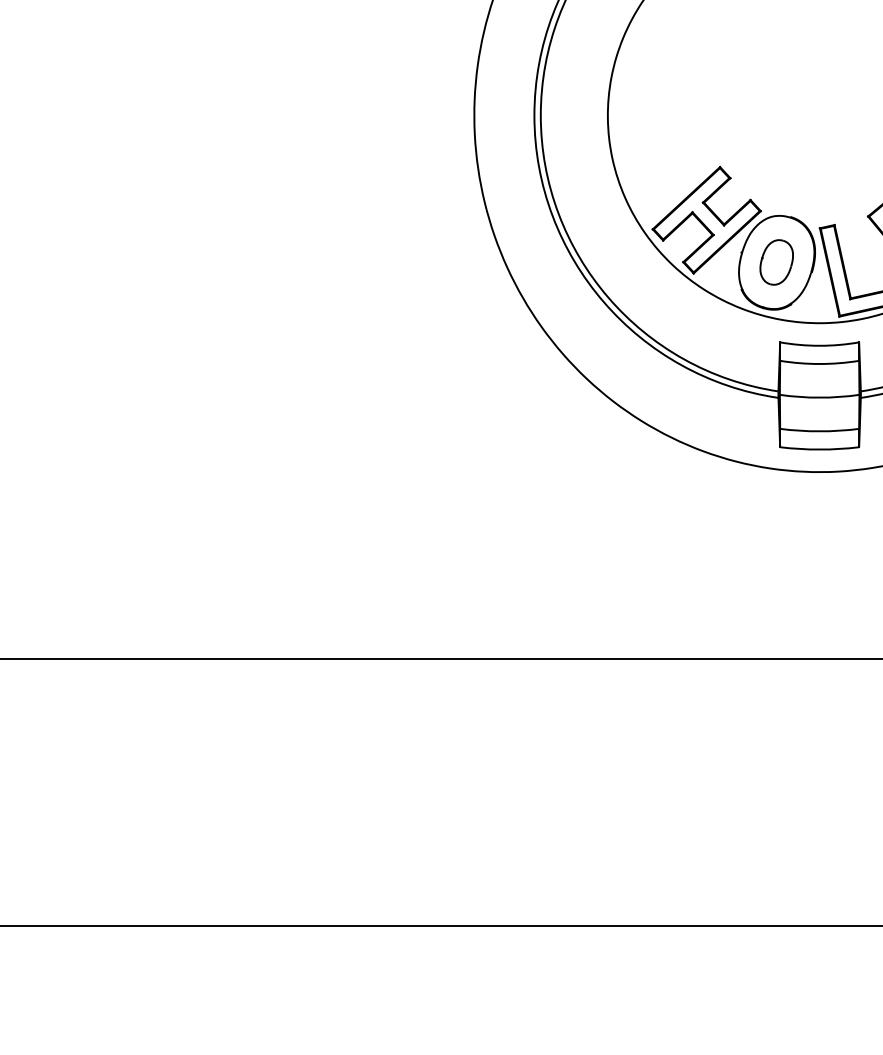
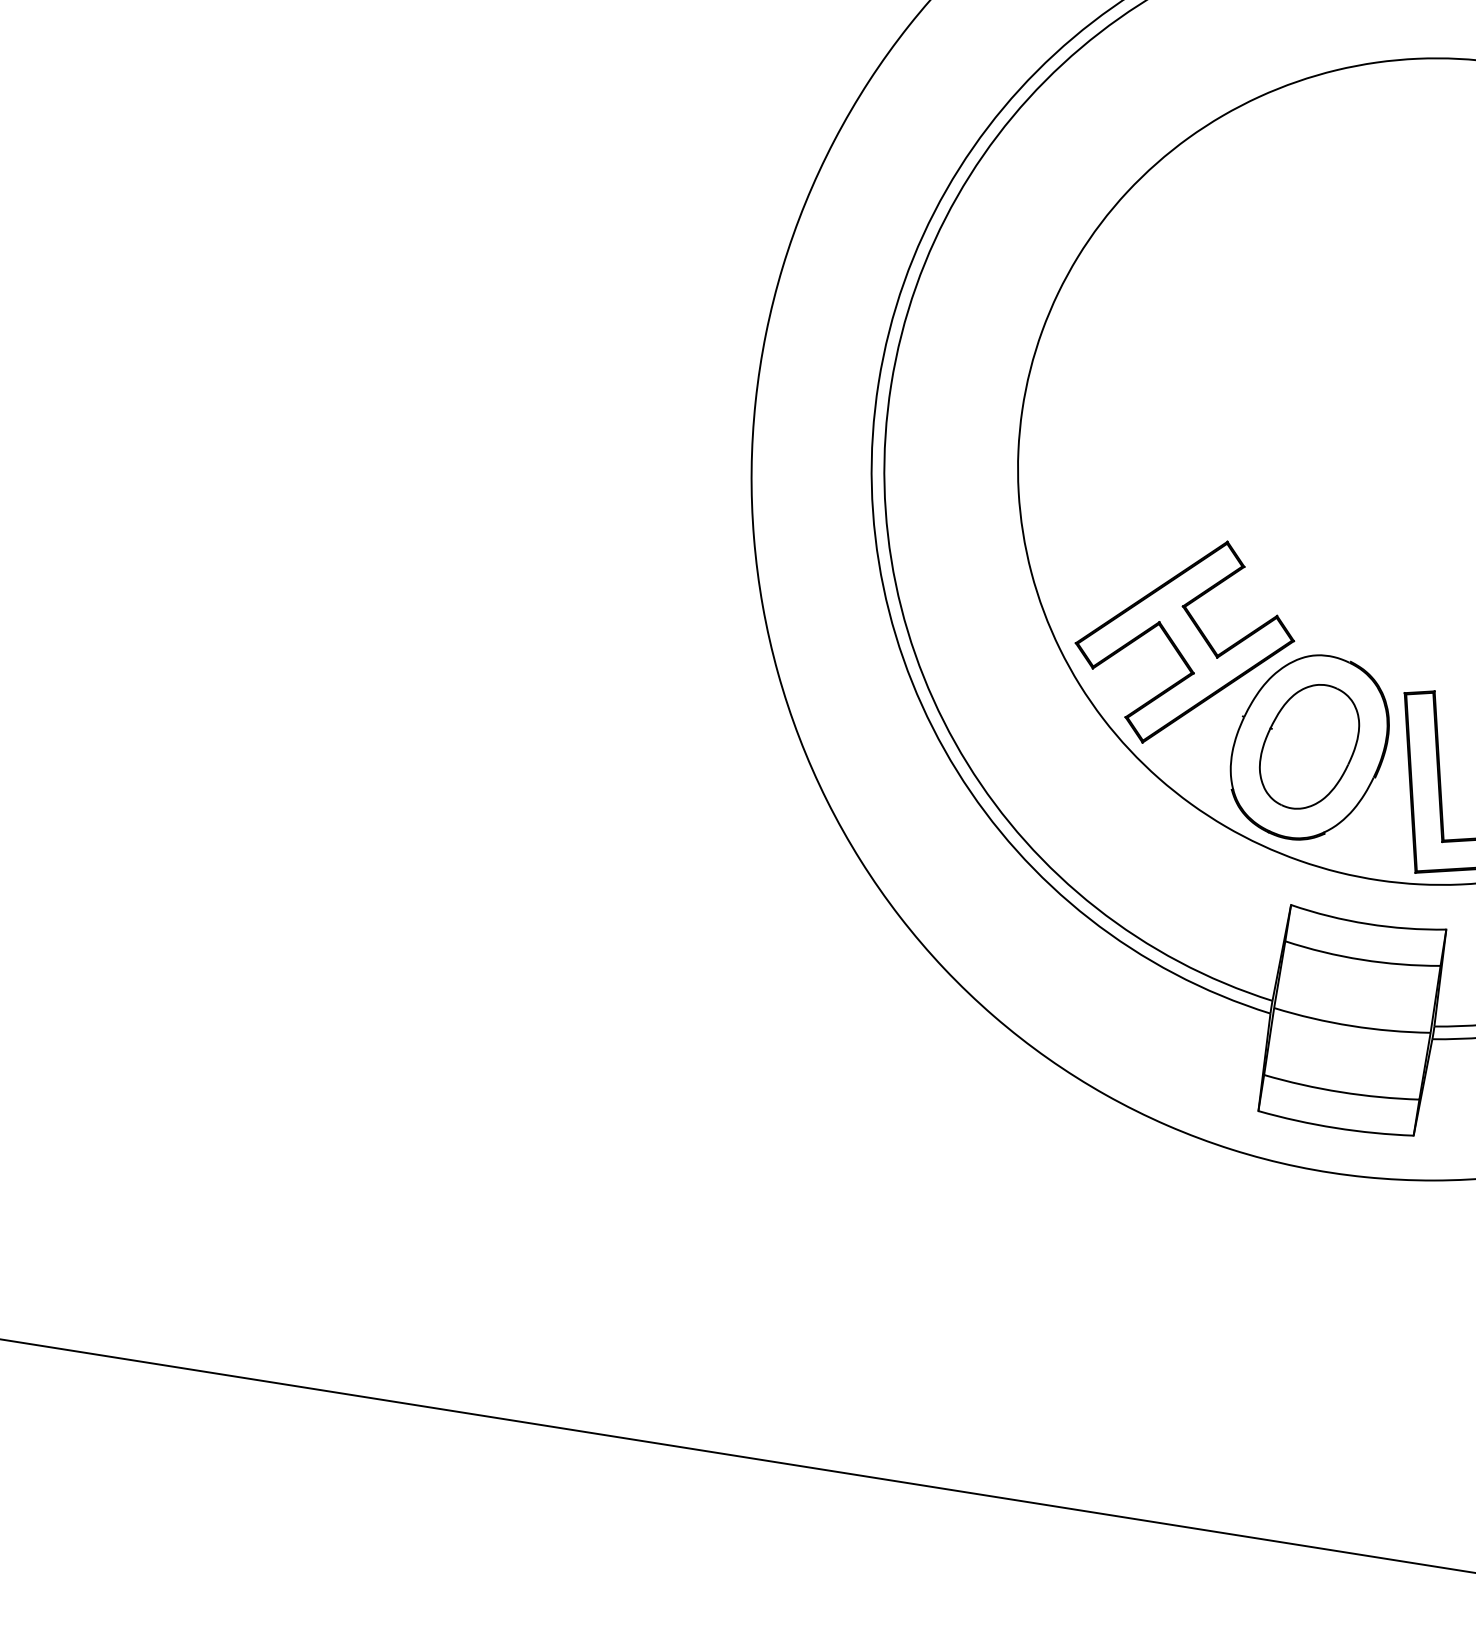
part: (776, 262) -> (1308, 746), size x1.43

